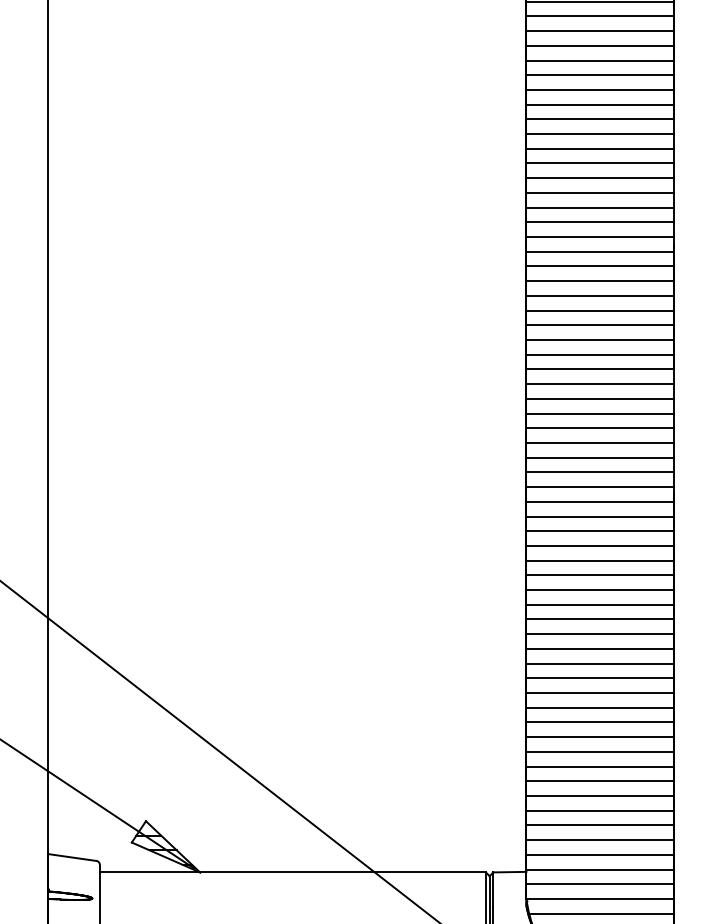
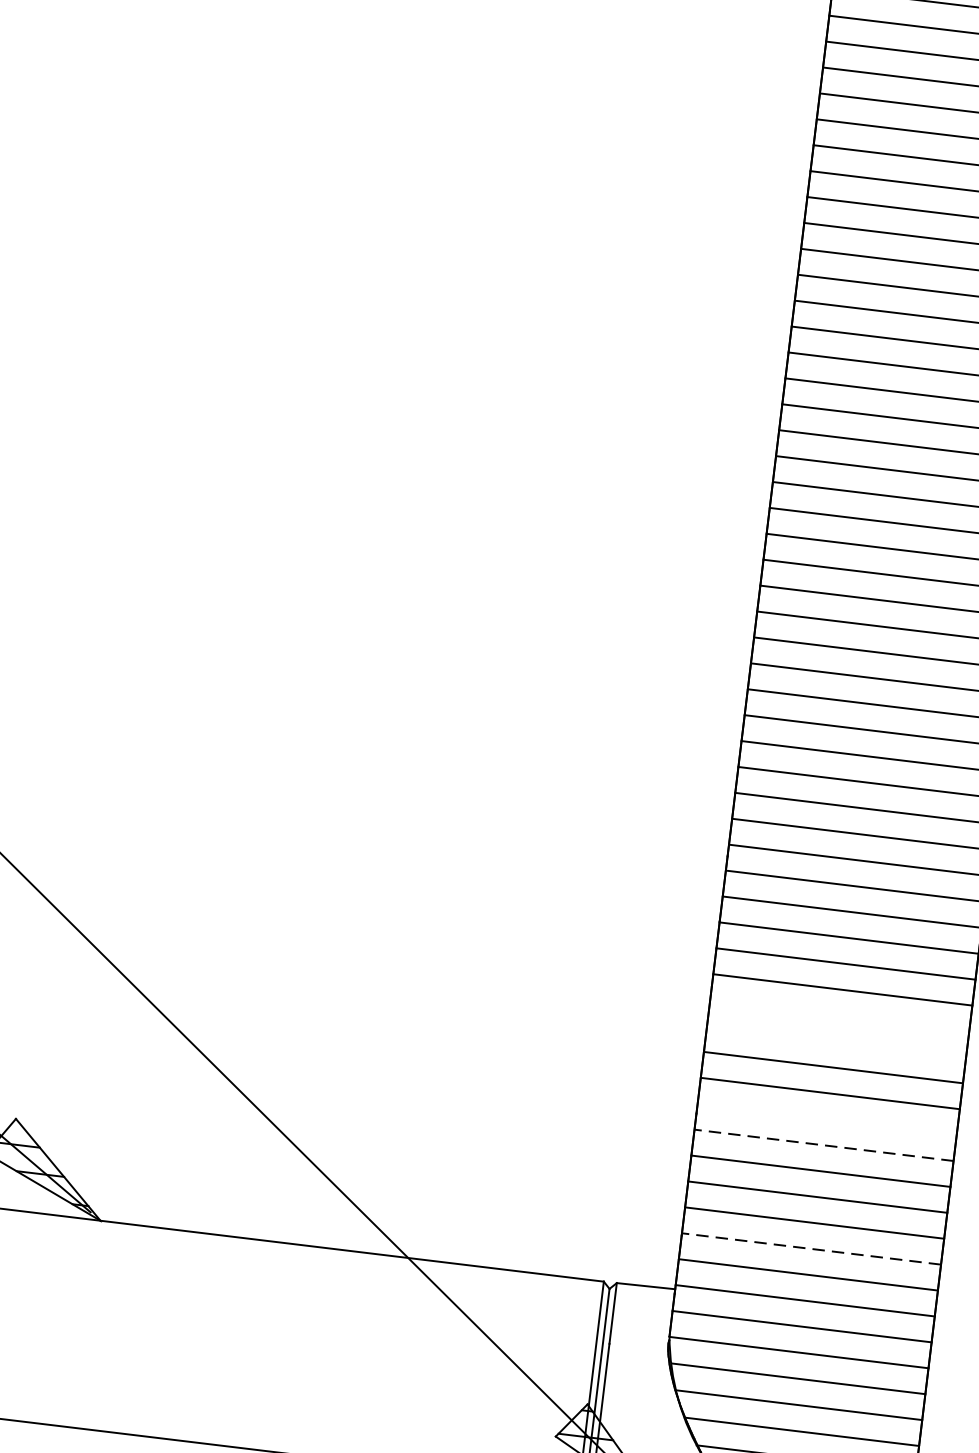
line: (599, 707) -> (838, 1015), removed
line: (599, 722) -> (835, 1041), removed
line: (599, 766) -> (826, 1119), removed
line: (599, 781) -> (823, 1145), solid -> dashed
line: (599, 840) -> (810, 1249), solid -> dashed

